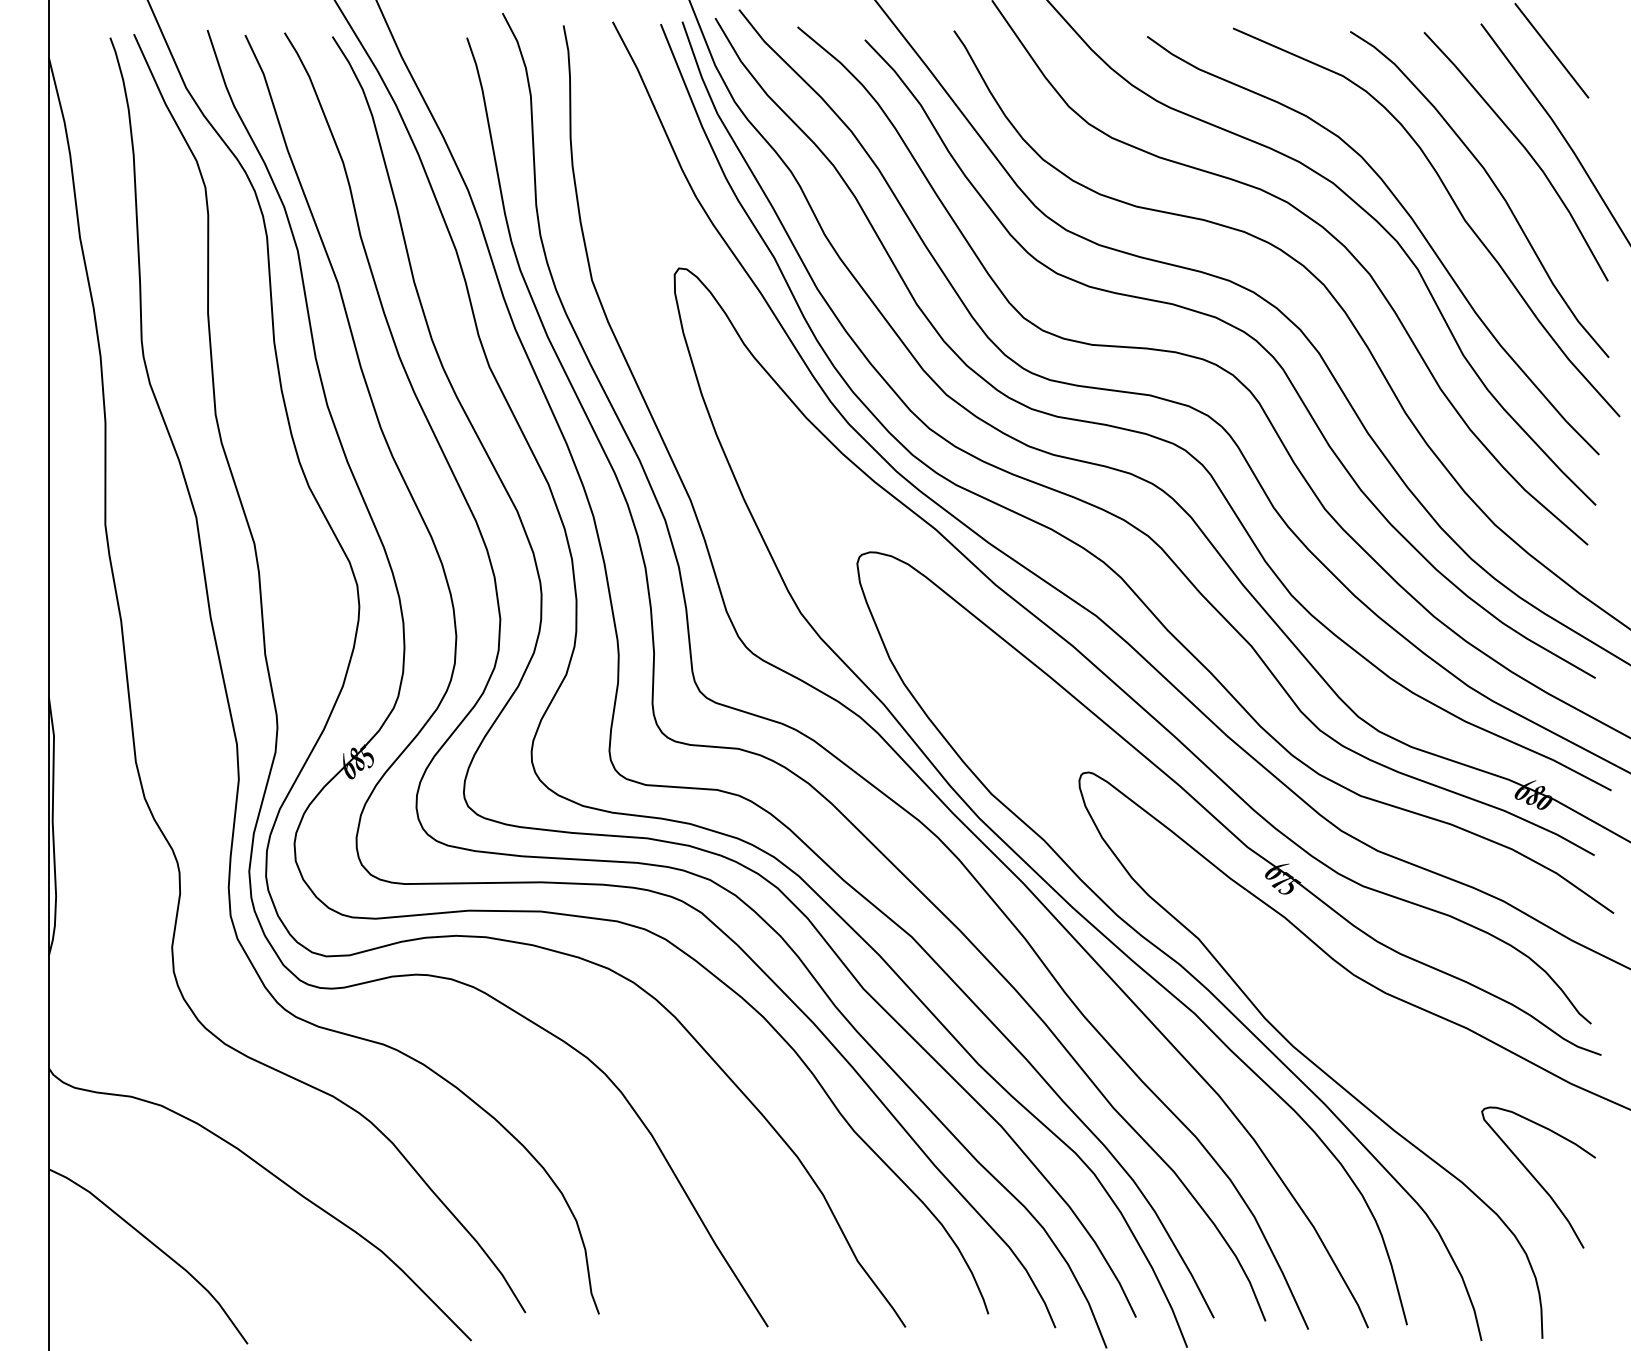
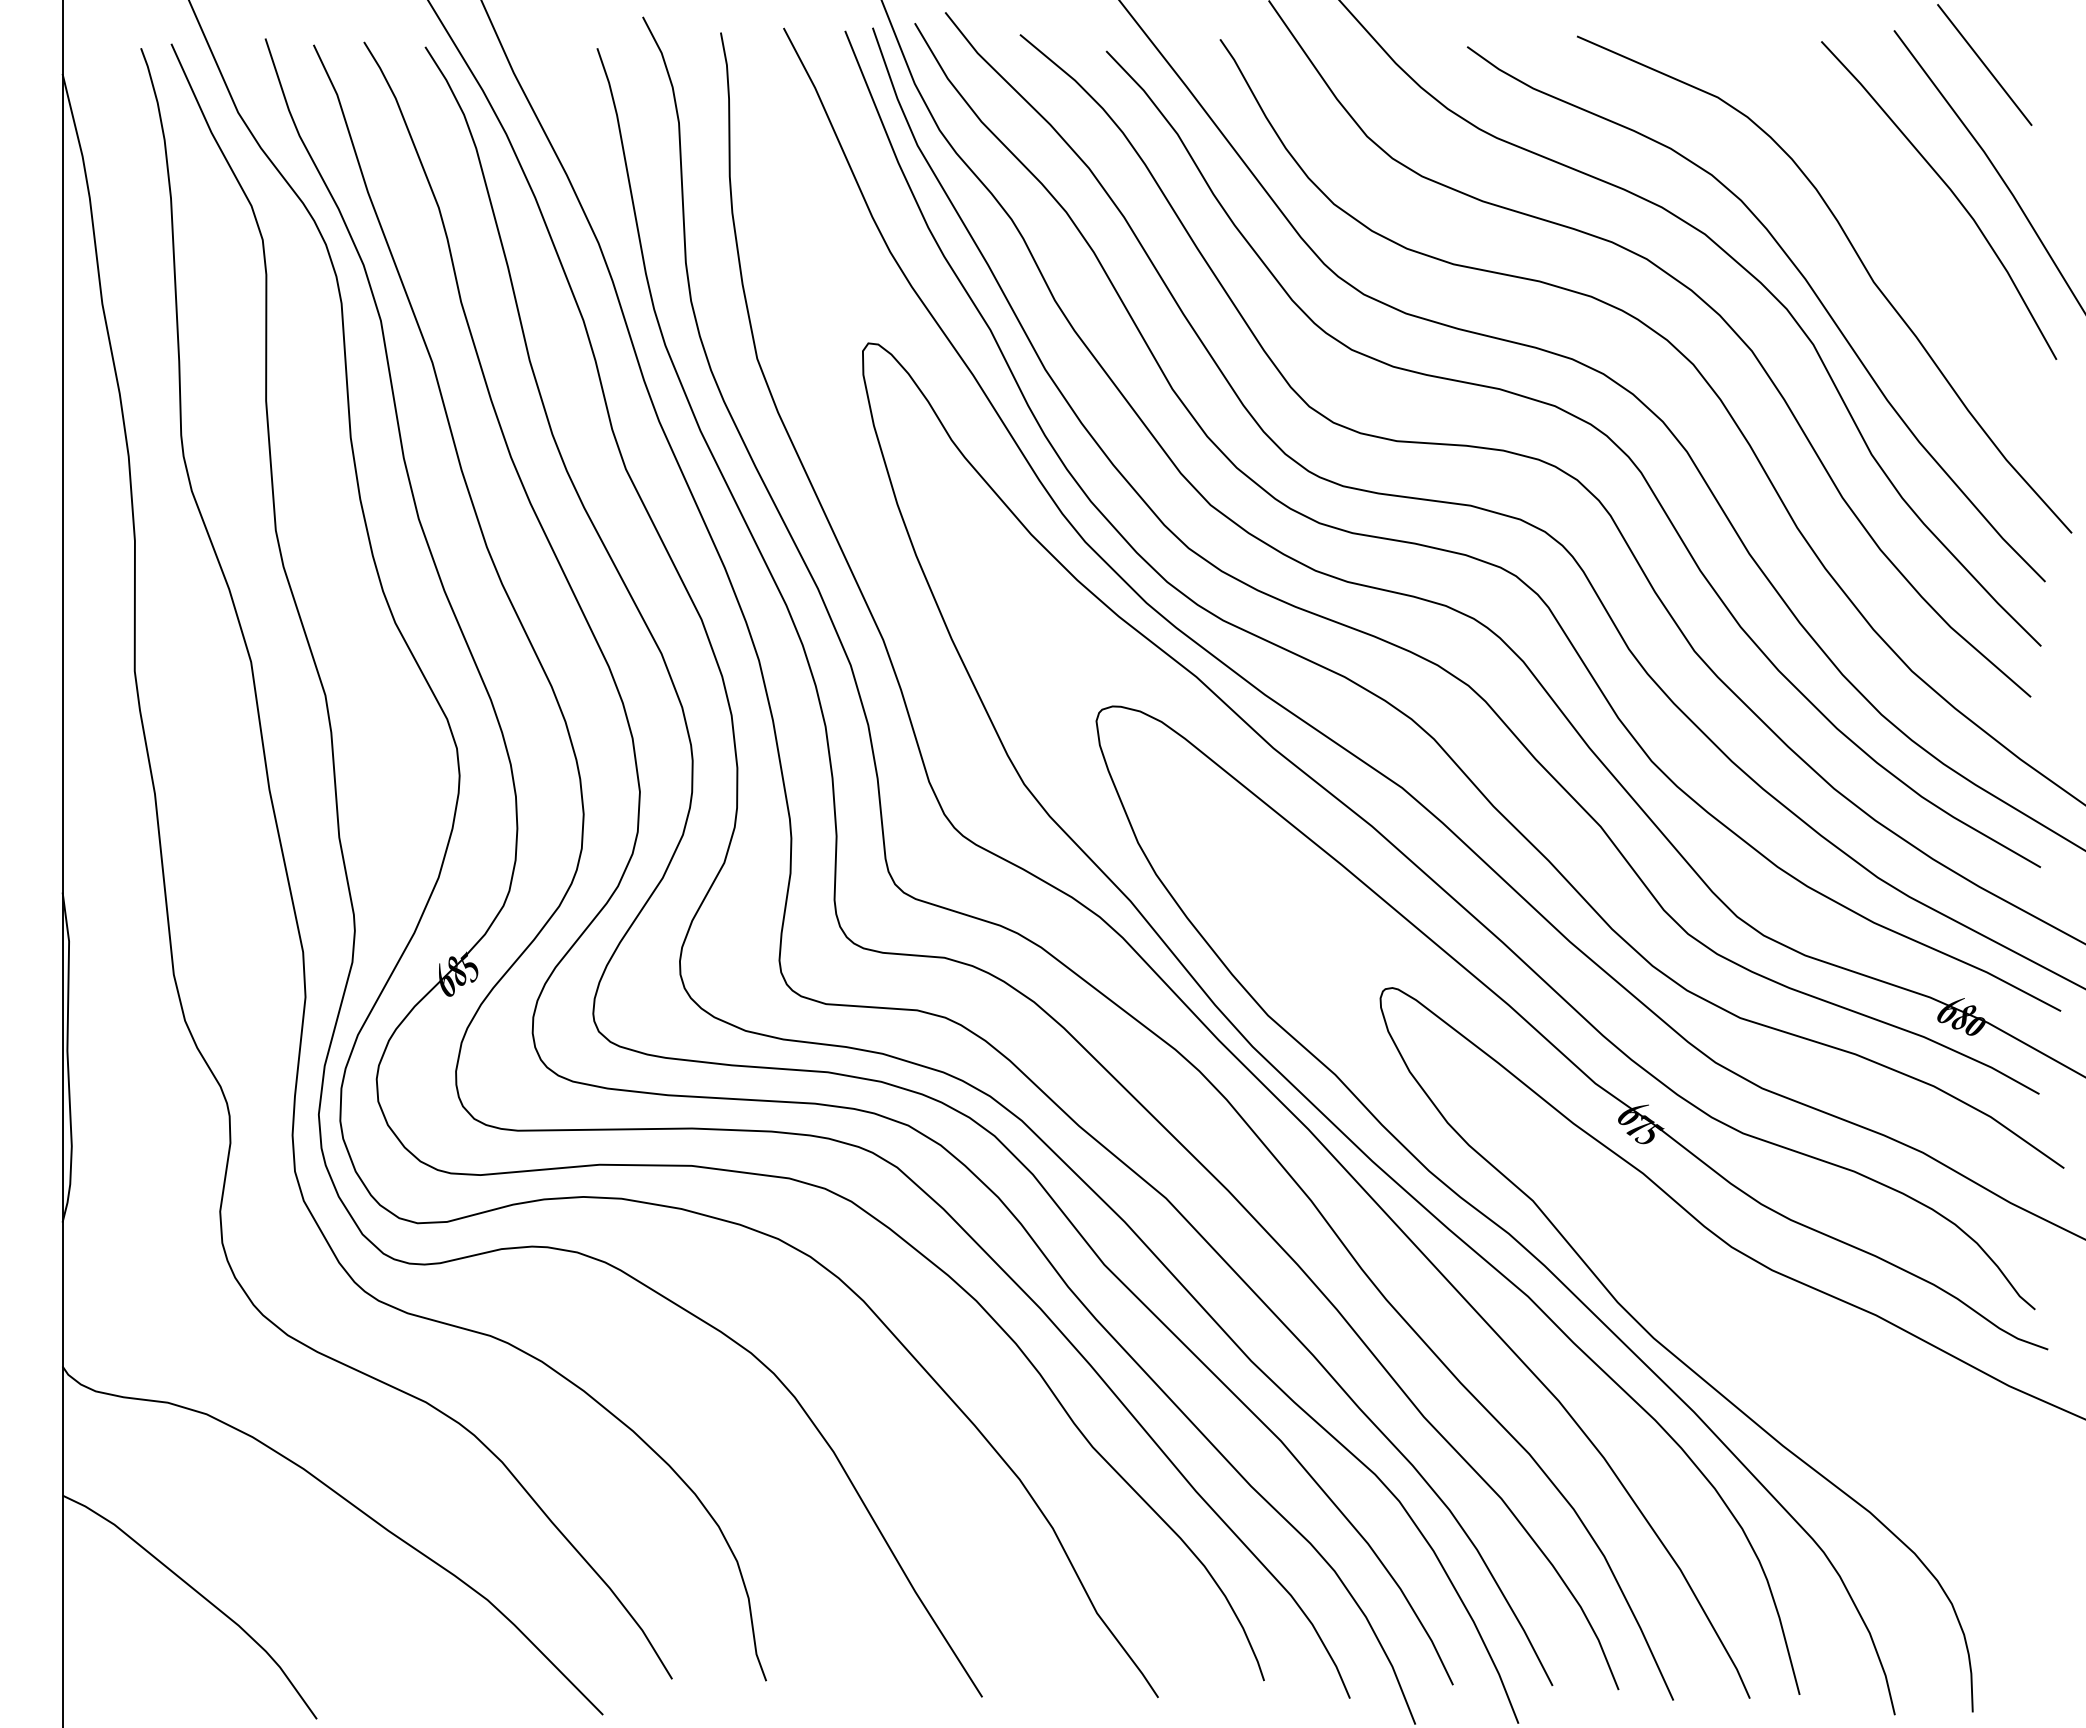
curve: (1493, 184) -> (1910, 236), removed
curve: (1536, 1178) -> (1964, 1507), removed

